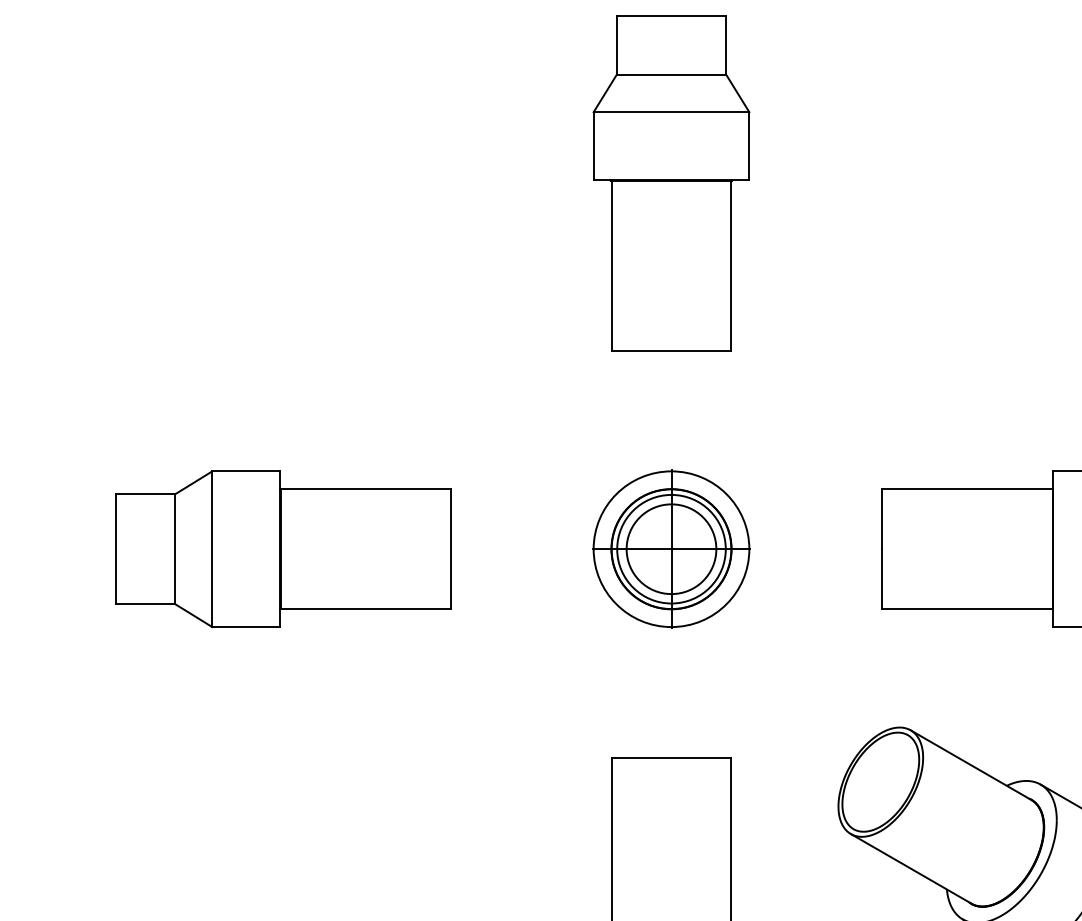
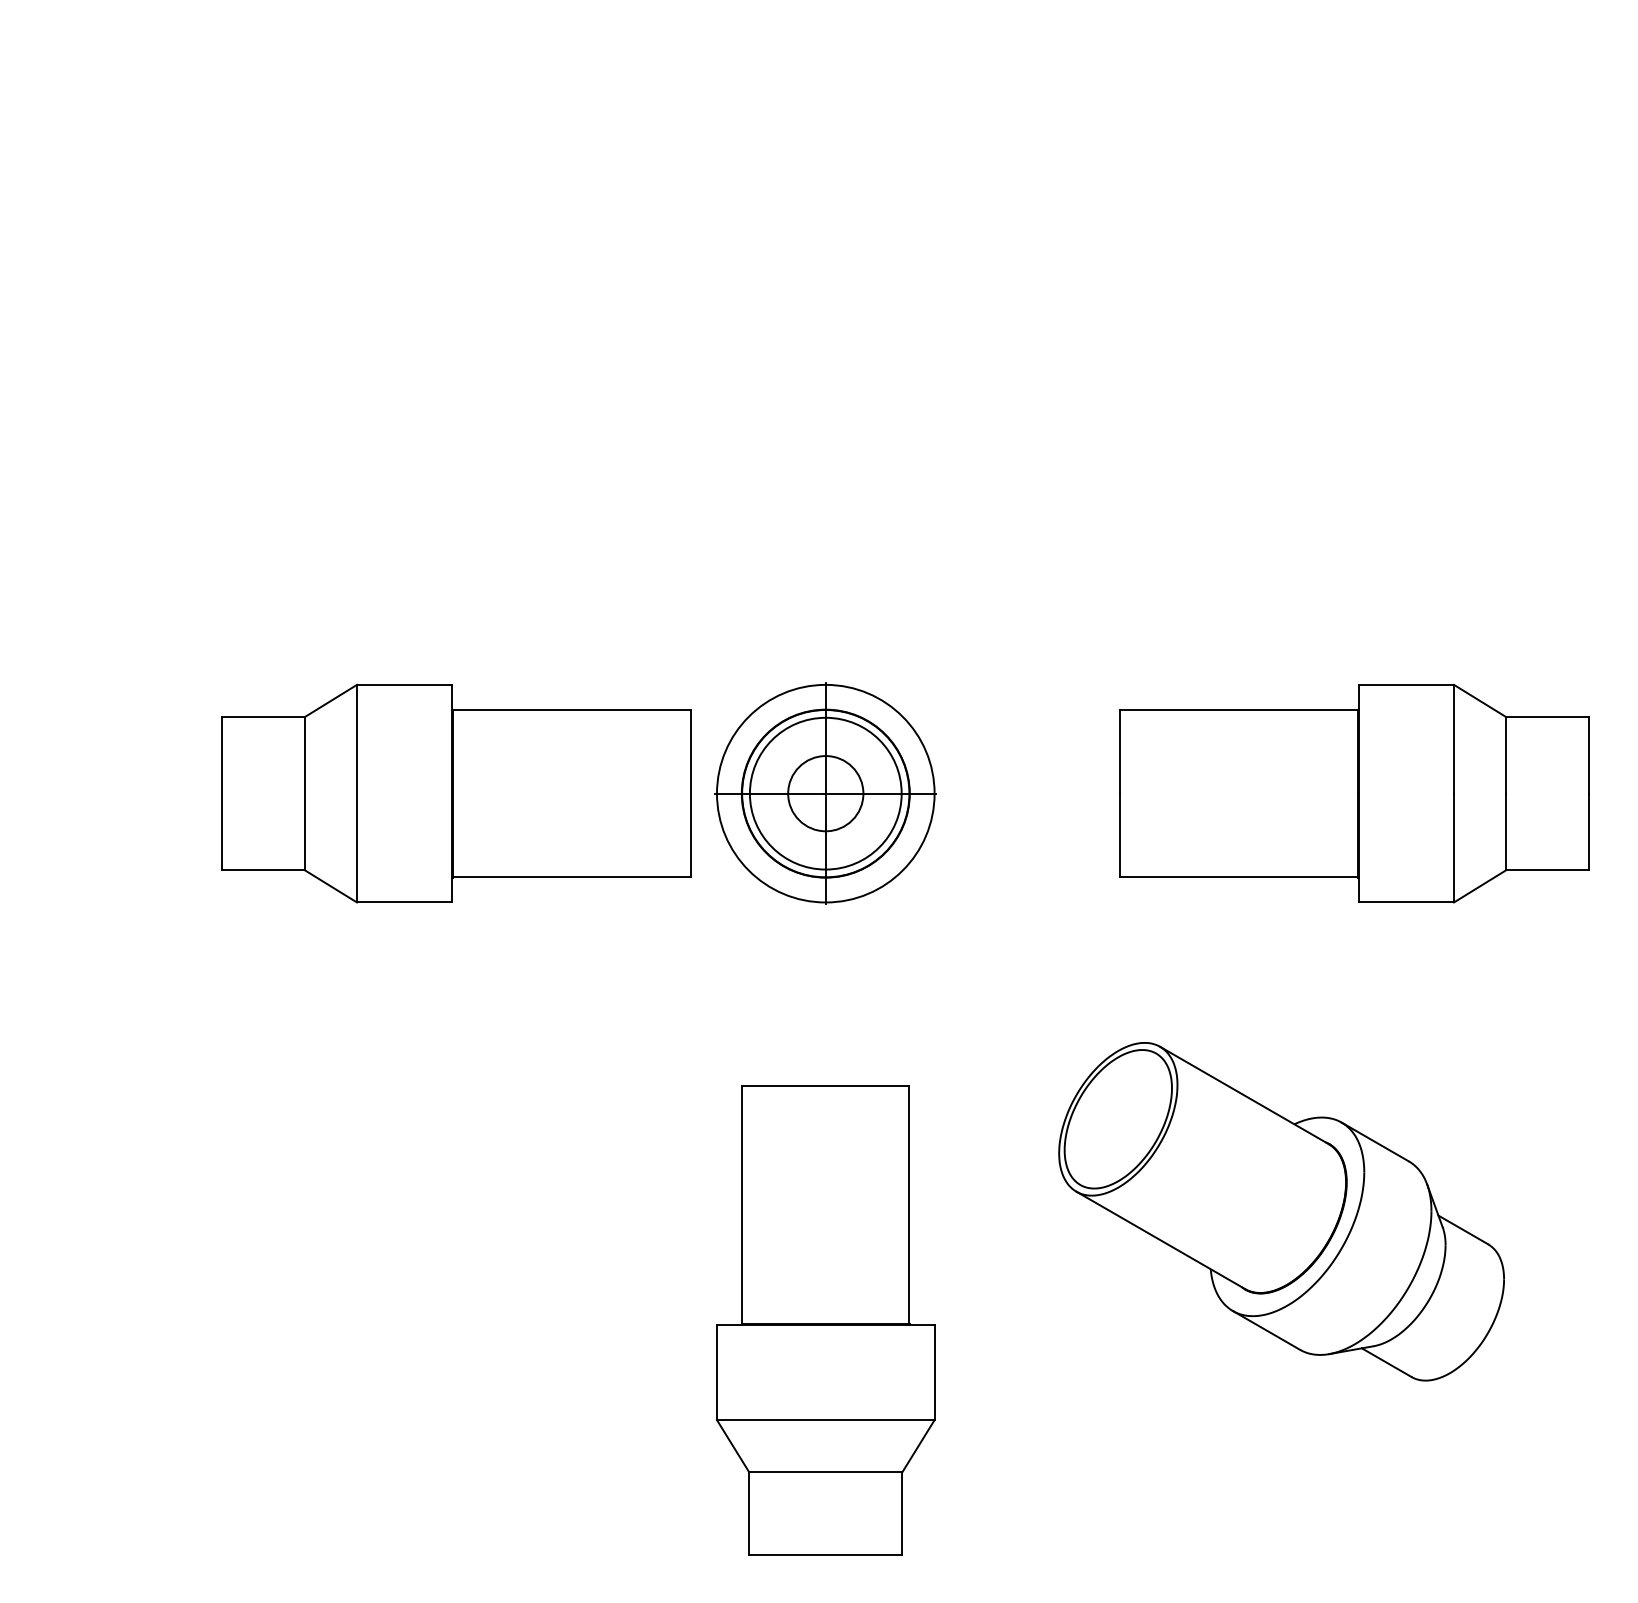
part: (671, 183) -> (825, 282), removed
part: (283, 549) -> (456, 793), moved
circle: (671, 549) -> (825, 793), size x0.6

